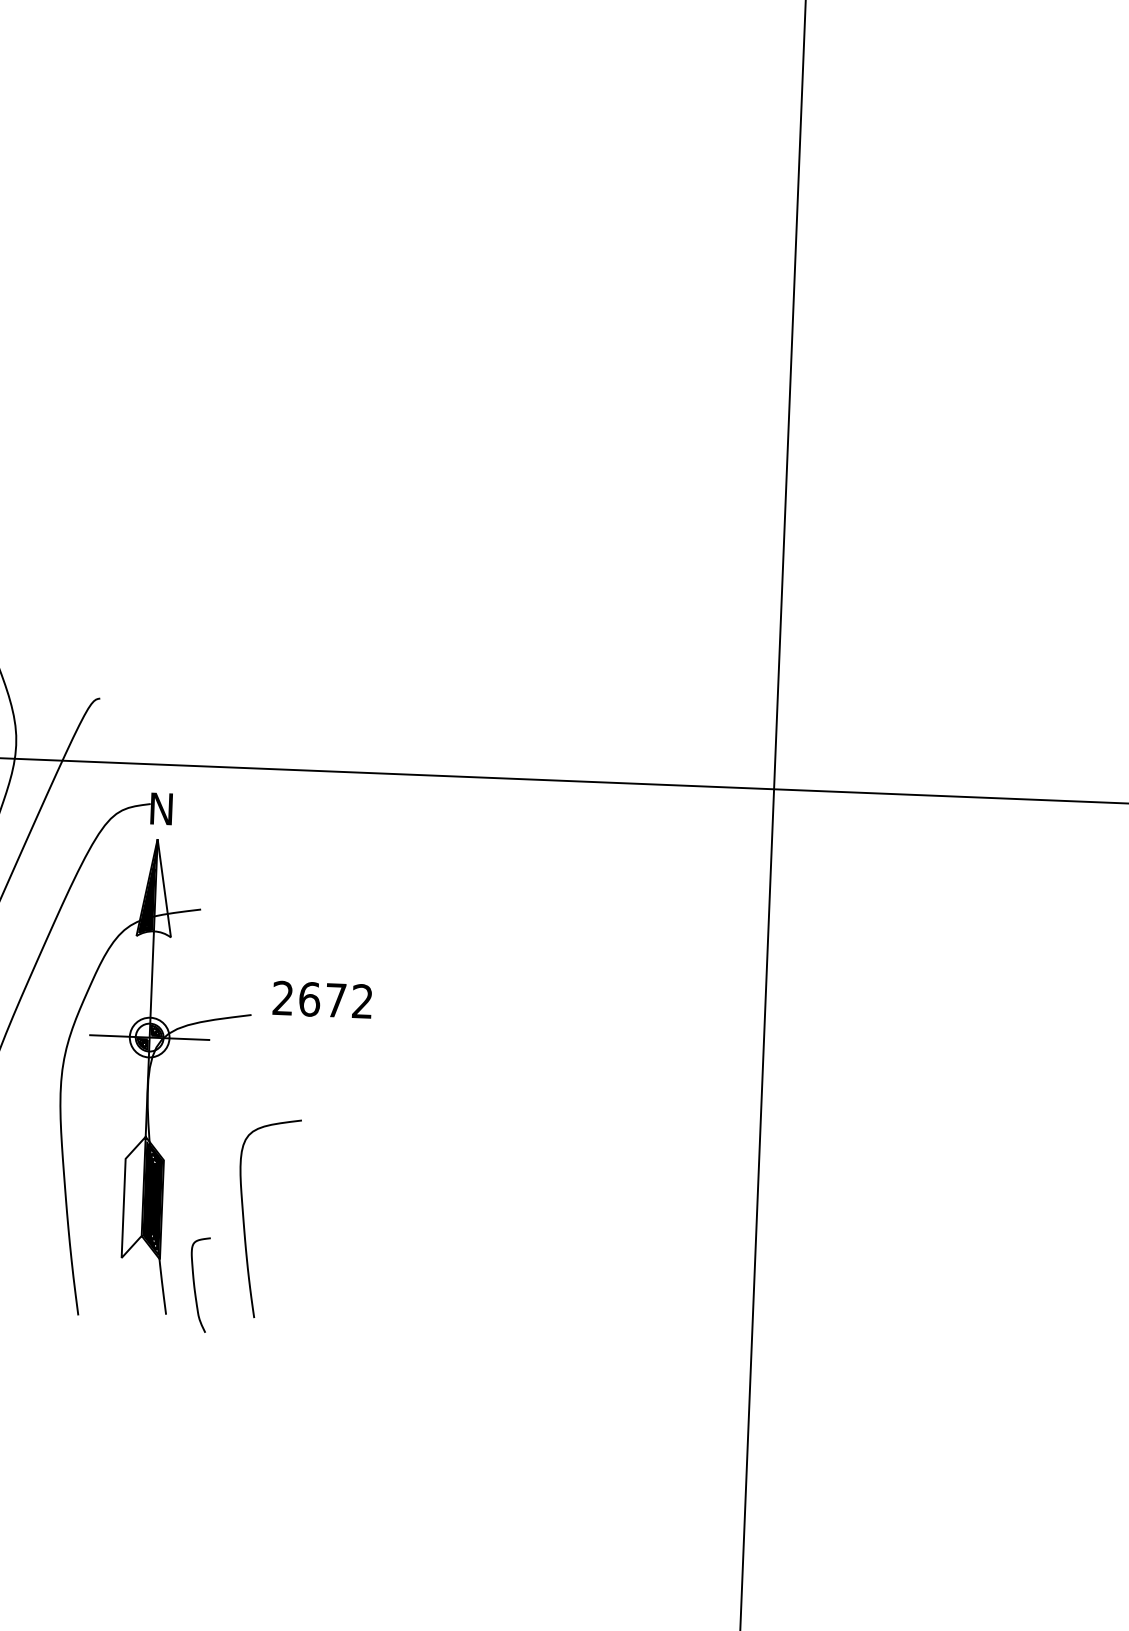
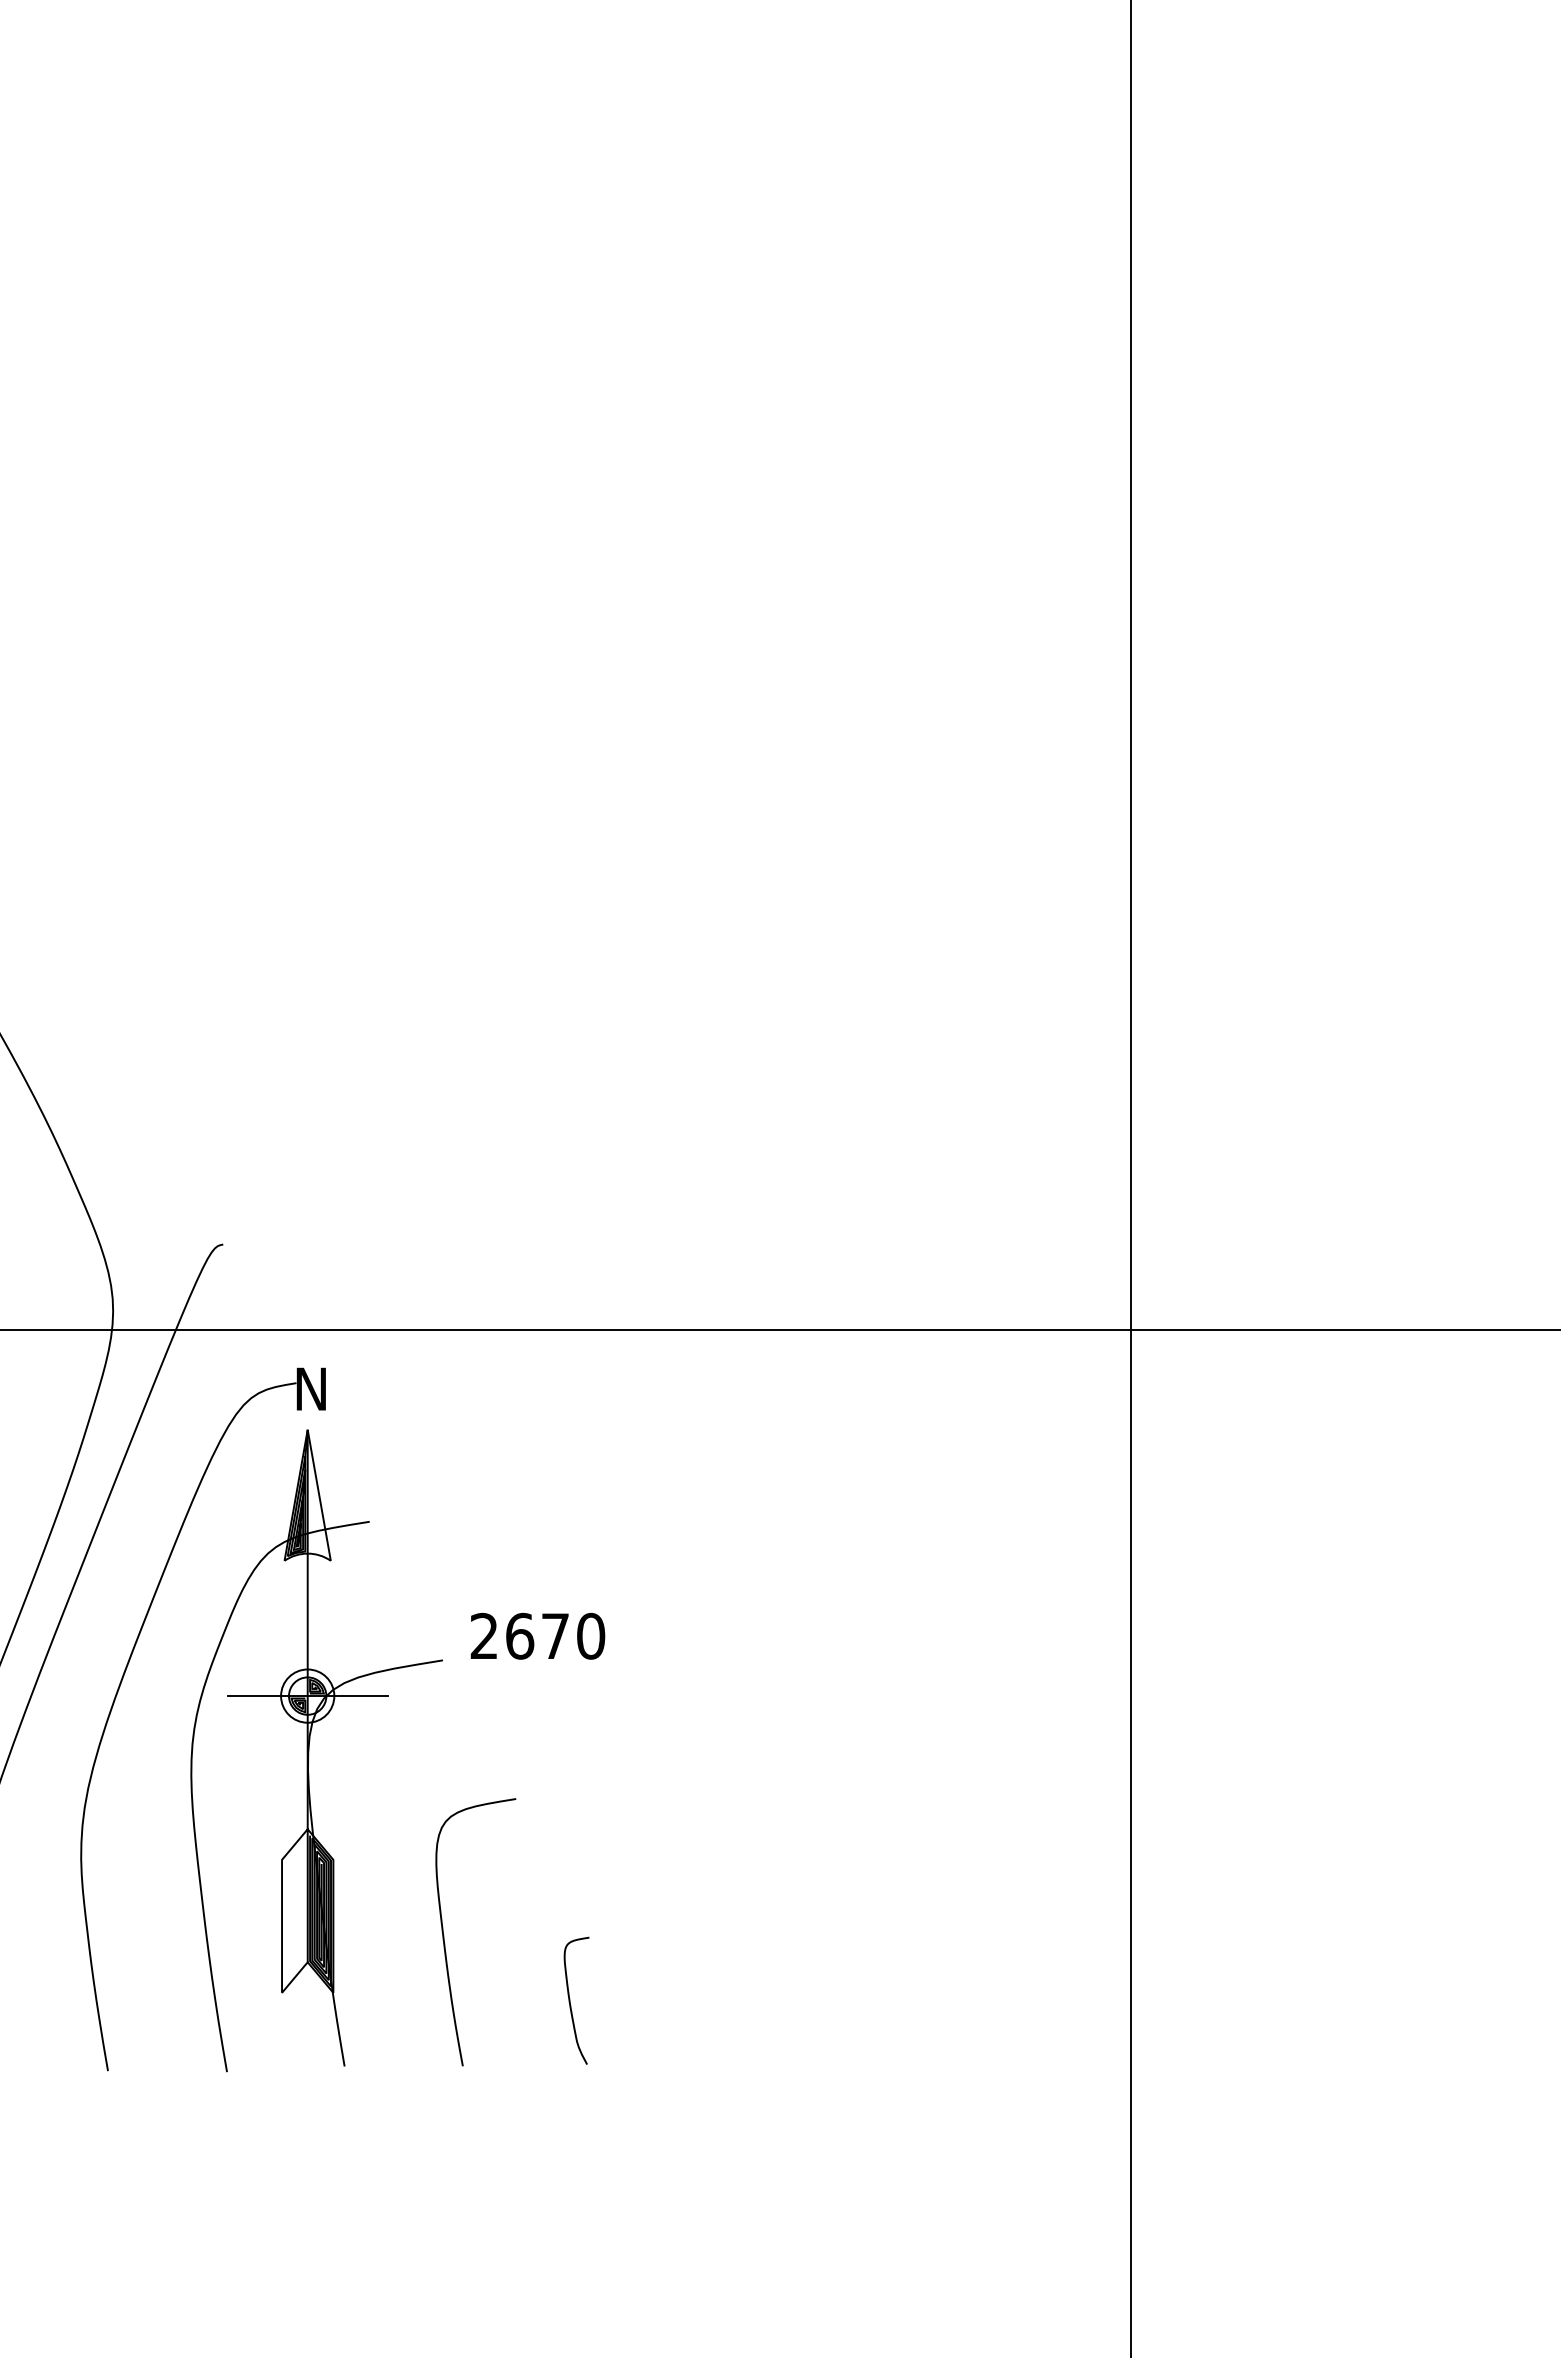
text: (362, 1000) -> (591, 1635), 2672 -> 2670
curve: (194, 1284) -> (570, 2000), moved

